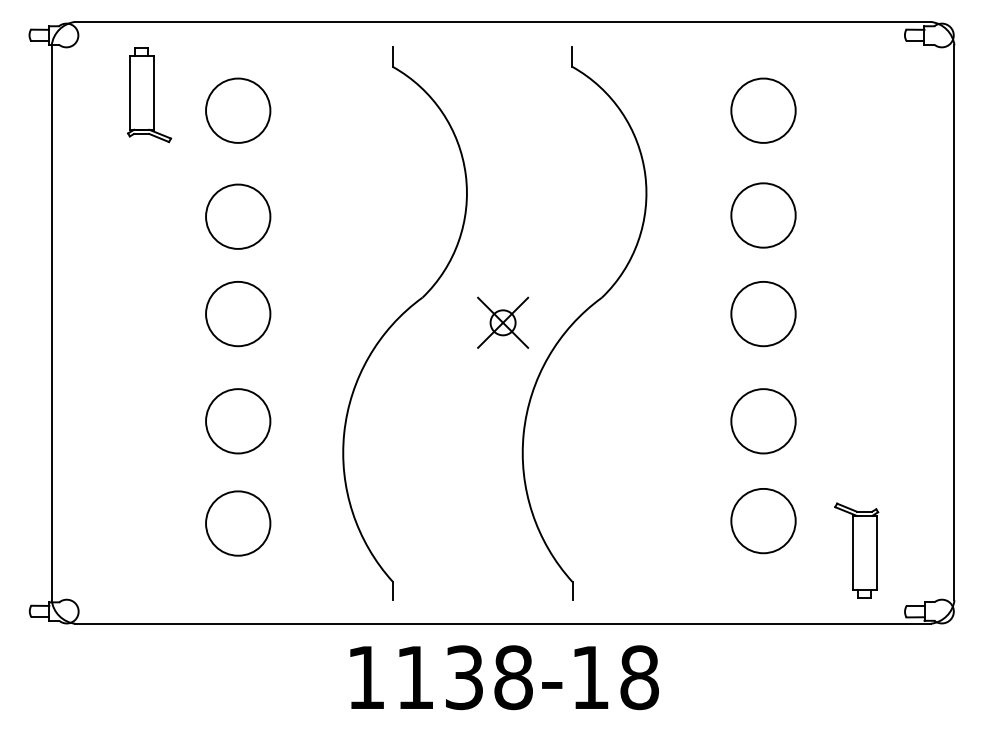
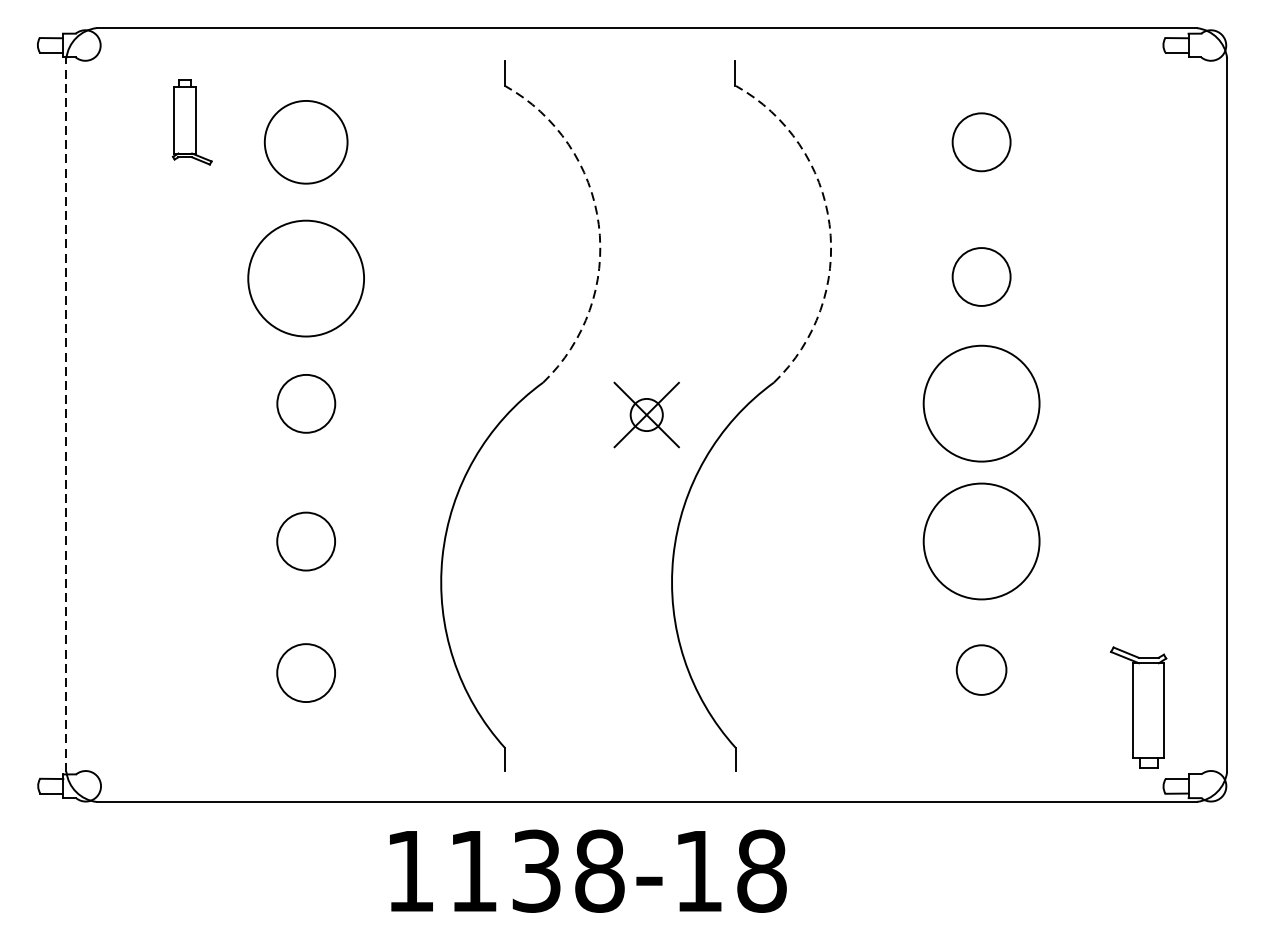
part: (149, 95) -> (192, 122), size x0.7
circle: (763, 110) -> (981, 141), size x0.7
arc: (465, 174) -> (598, 224), solid -> dashed
arc: (645, 174) -> (829, 224), solid -> dashed
circle: (763, 215) -> (981, 276), size x0.7
circle: (238, 216) -> (306, 278), size x1.4
circle: (763, 313) -> (981, 402), size x1.4
circle: (238, 314) -> (306, 404), size x0.7
line: (51, 322) -> (66, 414), solid -> dashed
circle: (238, 421) -> (306, 541), size x0.7
circle: (763, 421) -> (981, 541), size x1.4
circle: (763, 521) -> (981, 670), size x0.6
circle: (238, 523) -> (306, 673), size x0.7
part: (856, 550) -> (1138, 707), moved
text: (504, 677) -> (588, 871), moved

